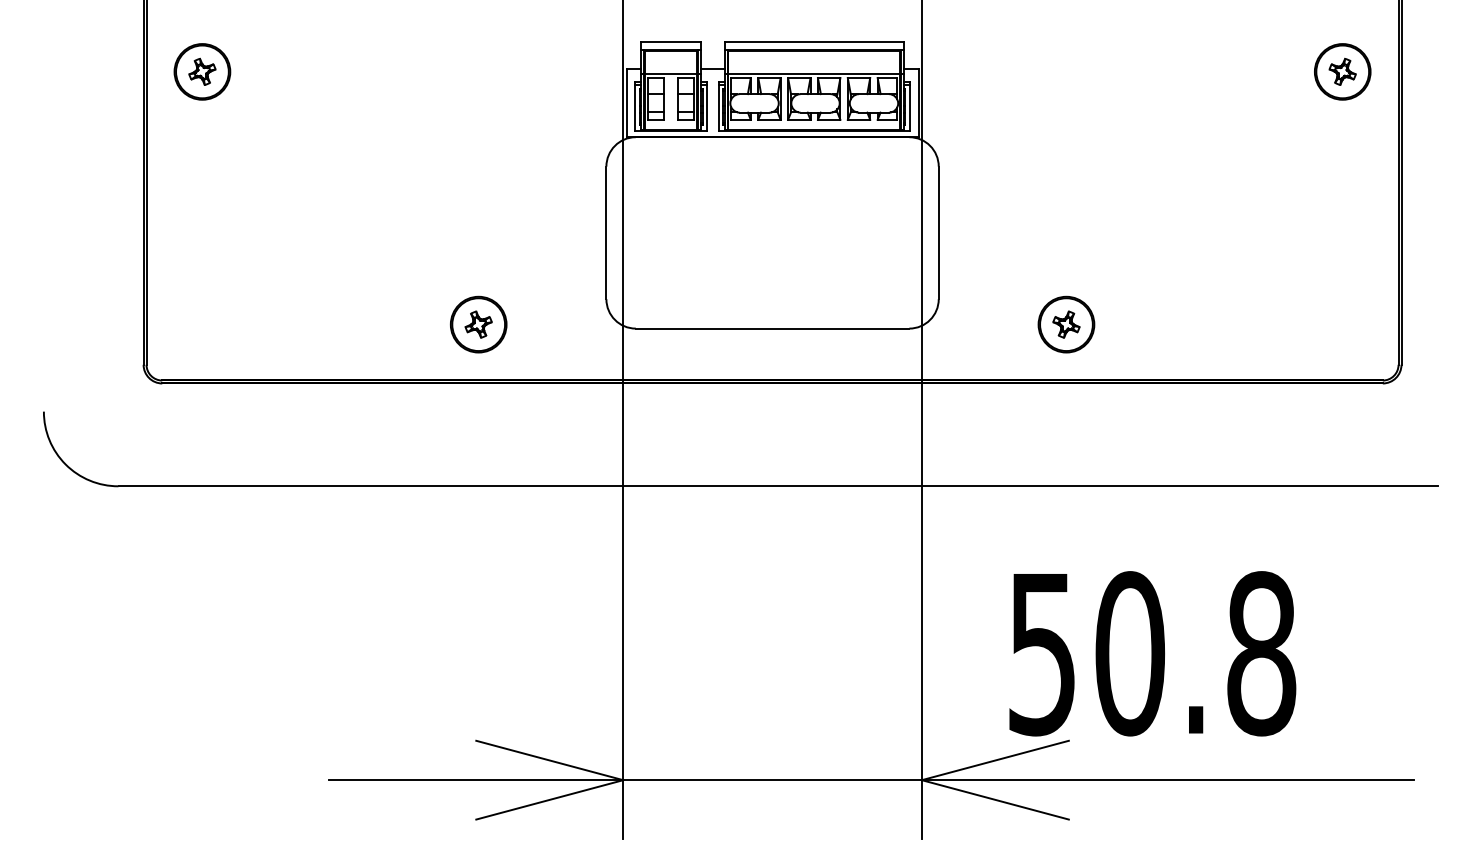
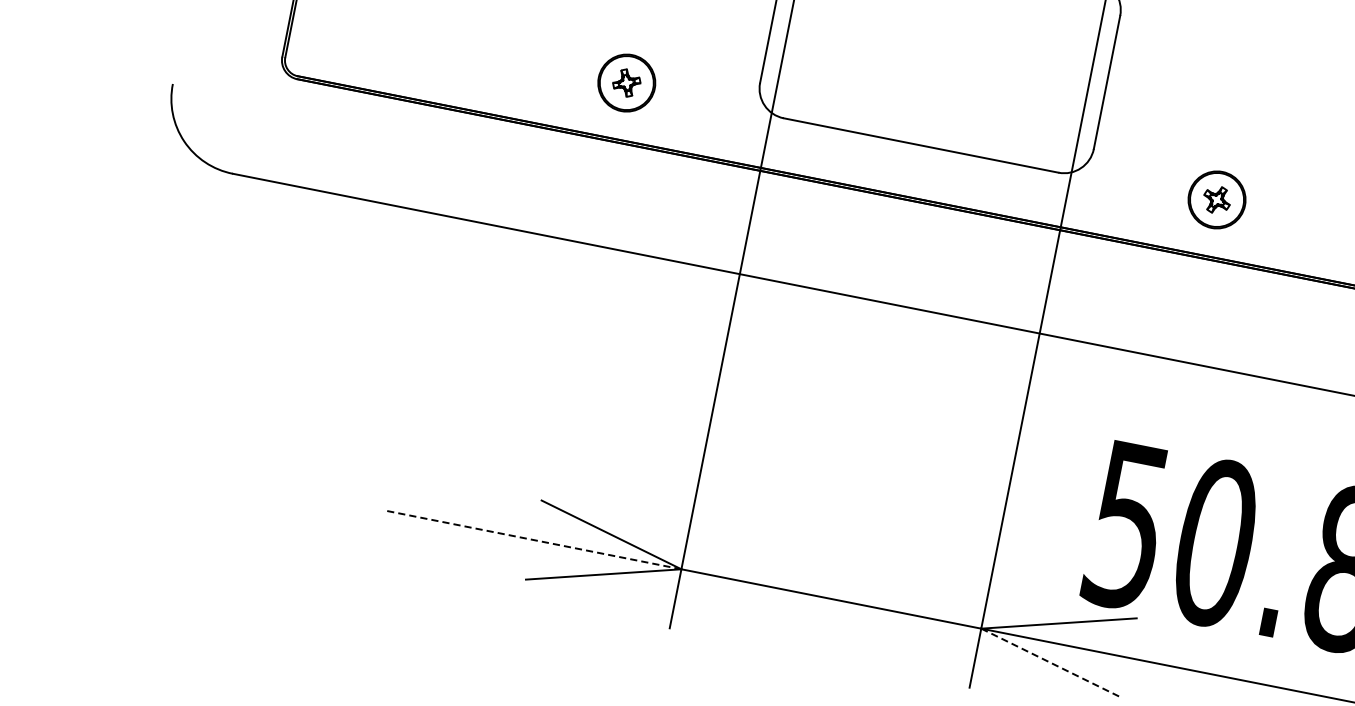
line: (476, 780) -> (533, 540), solid -> dashed
line: (995, 800) -> (1051, 663), solid -> dashed

